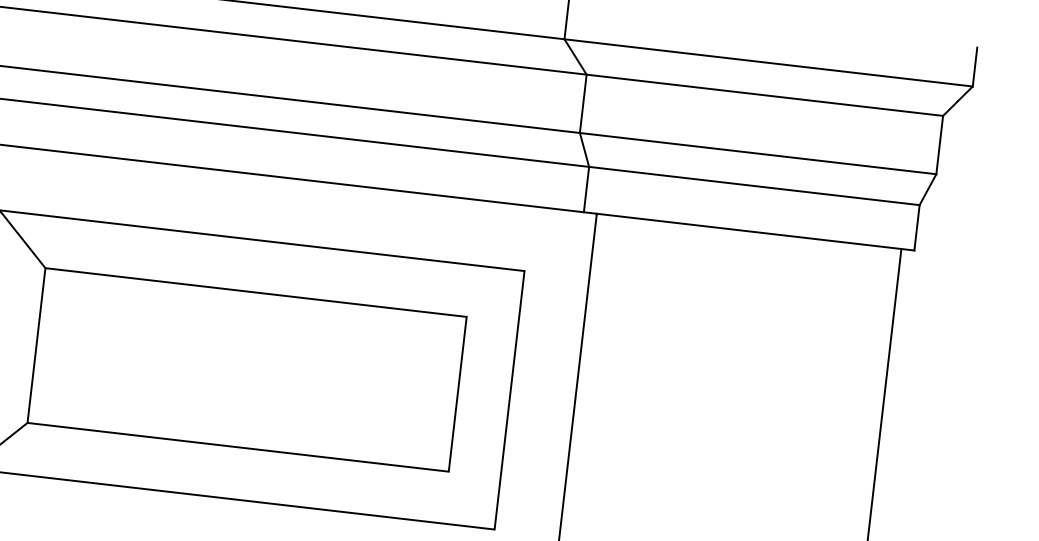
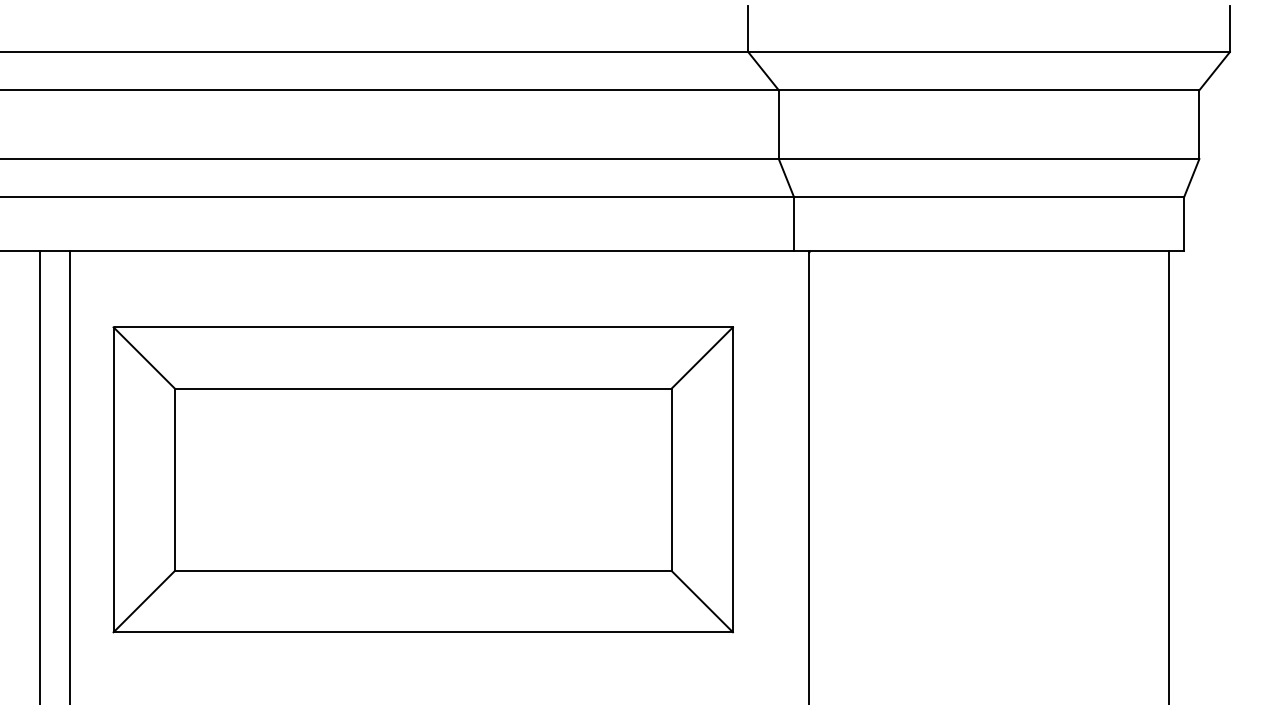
line: (494, 293) -> (701, 357), added
line: (470, 500) -> (701, 601), added

